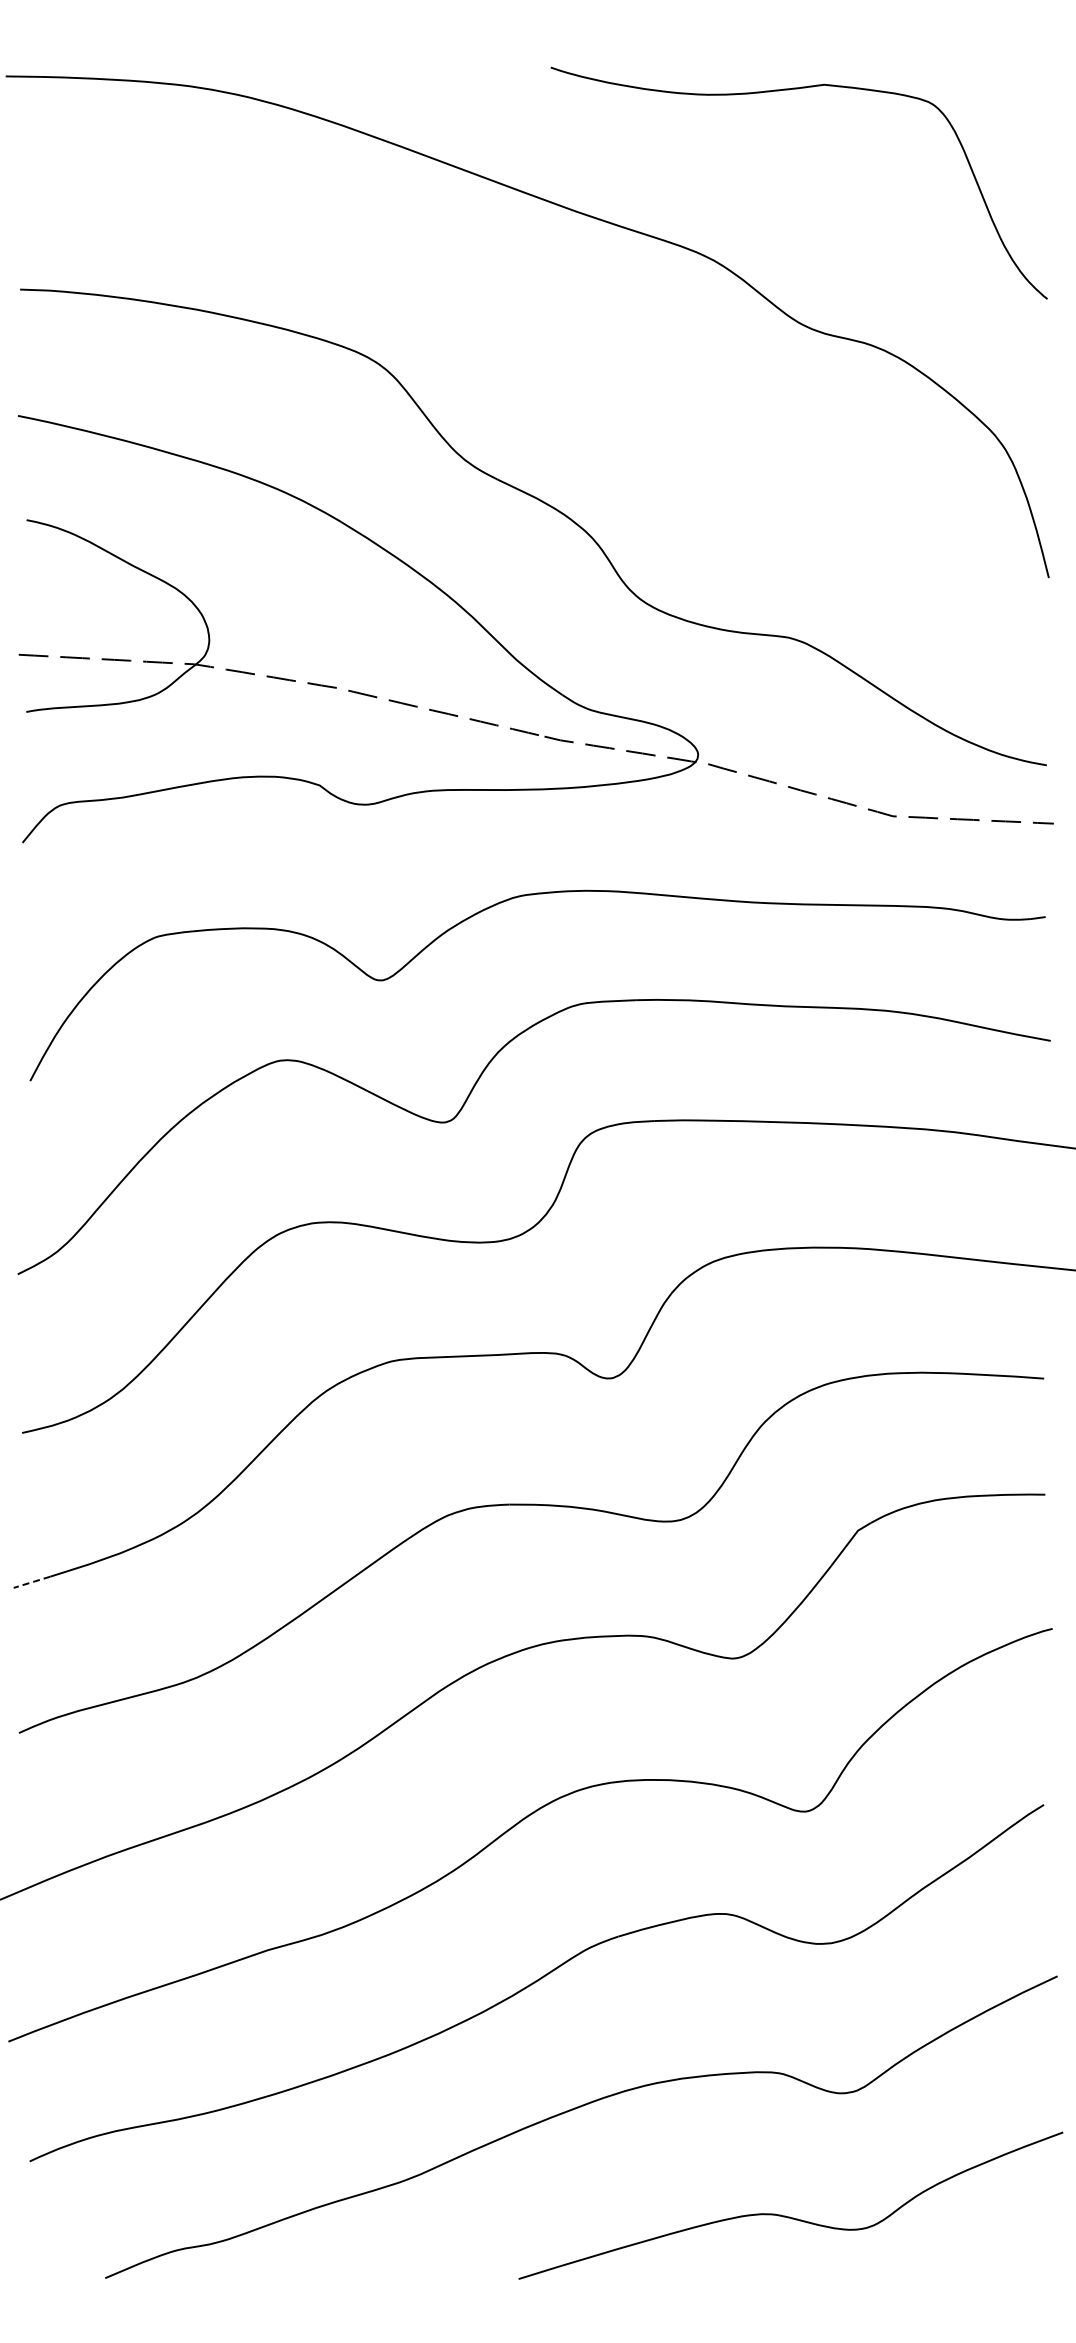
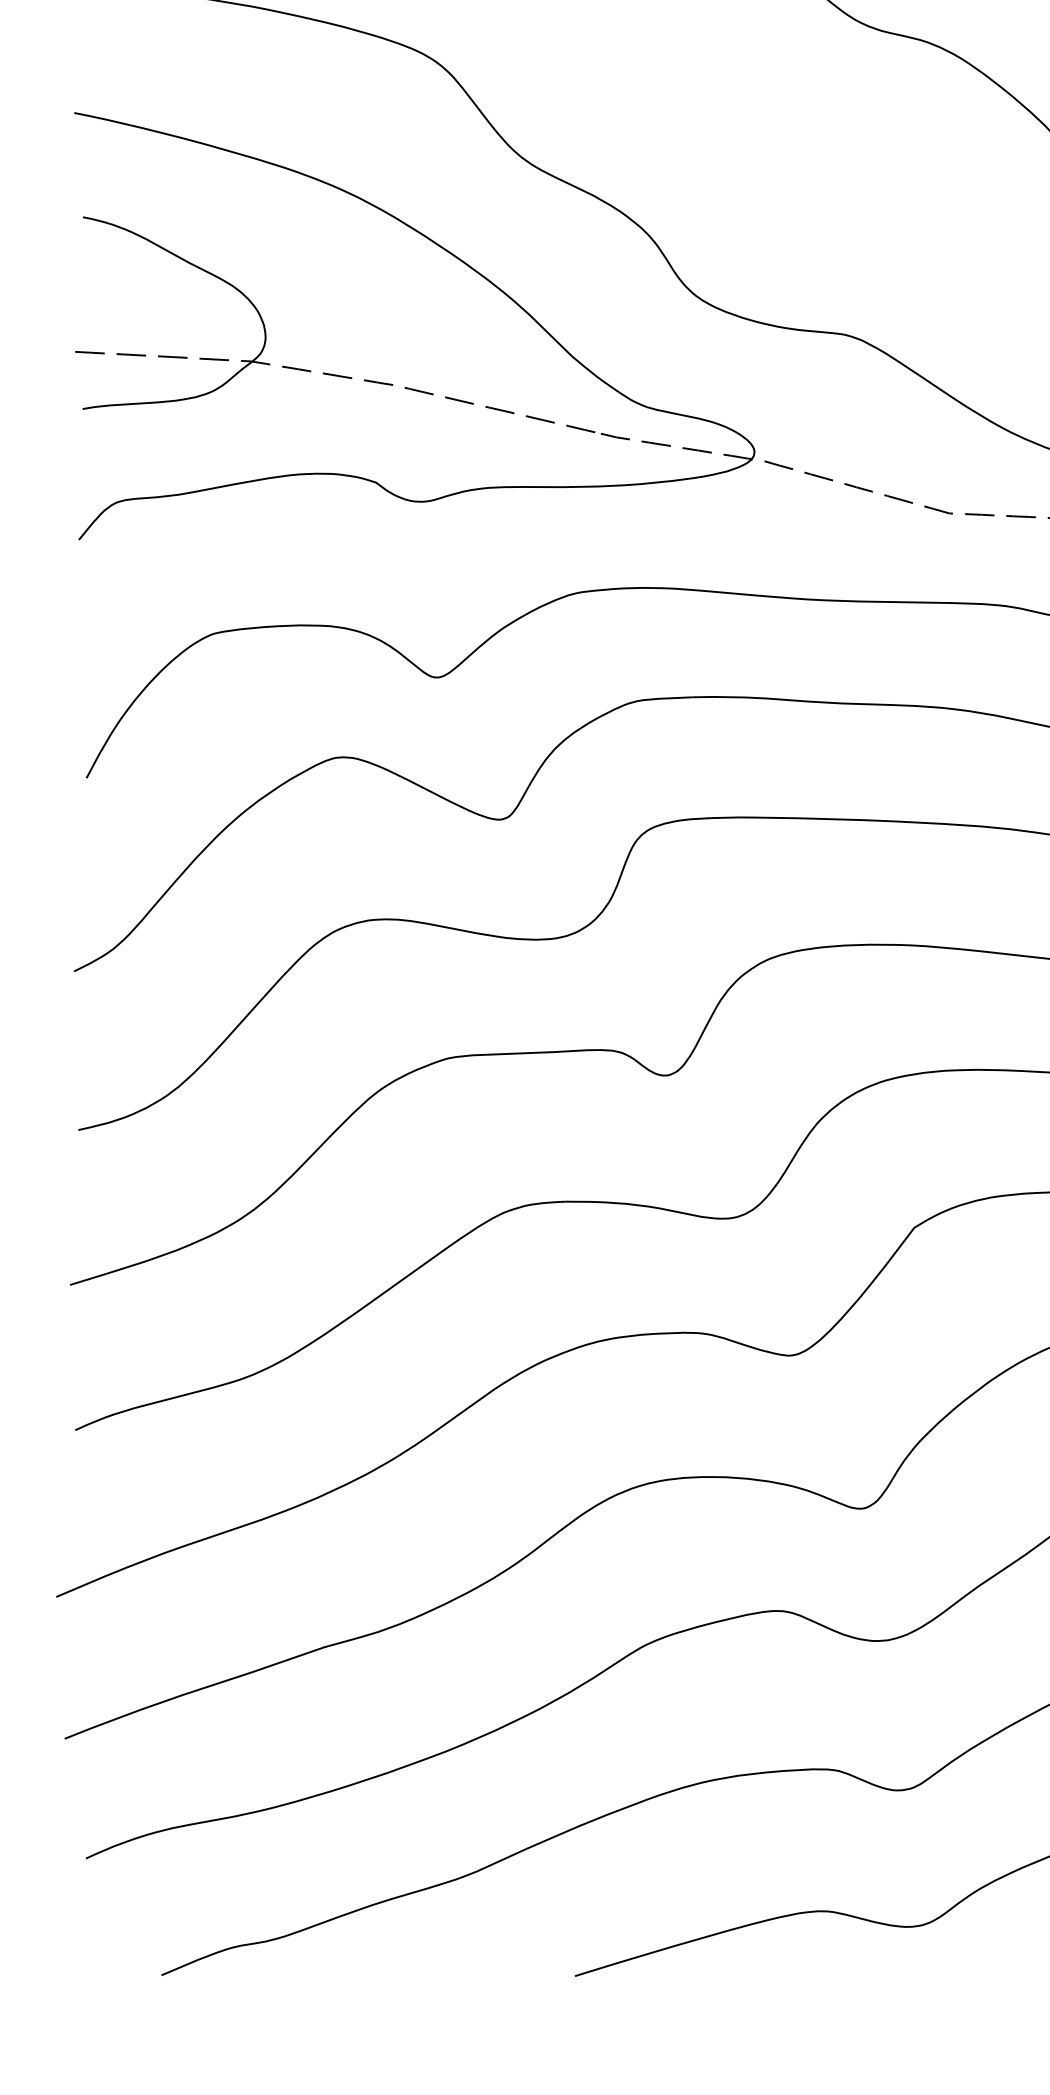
line: (31, 1582) -> (87, 1279), dashed -> solid

